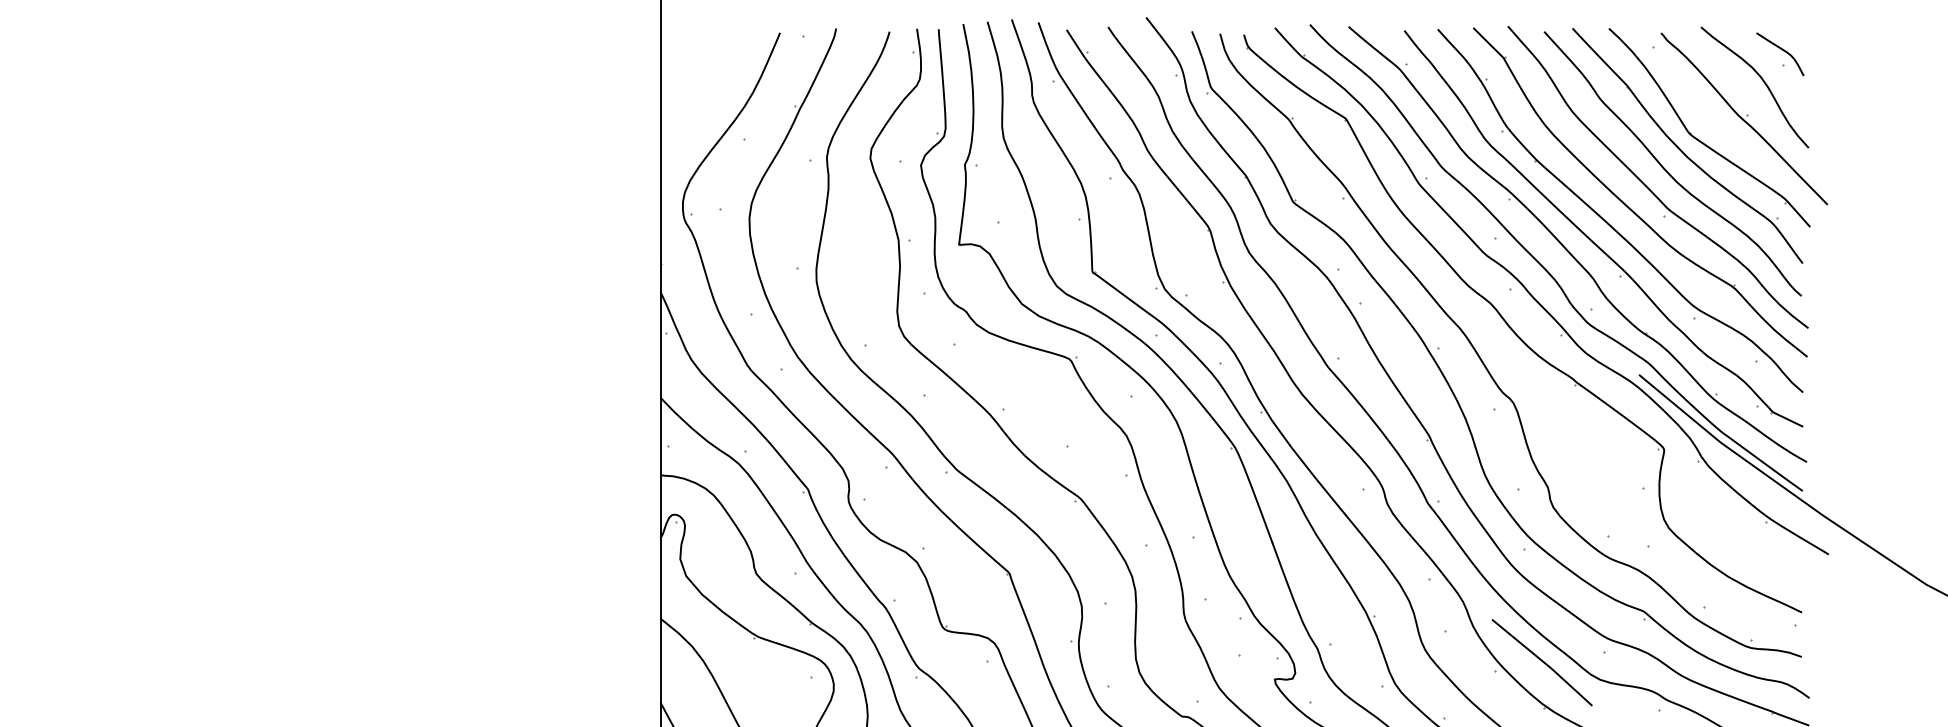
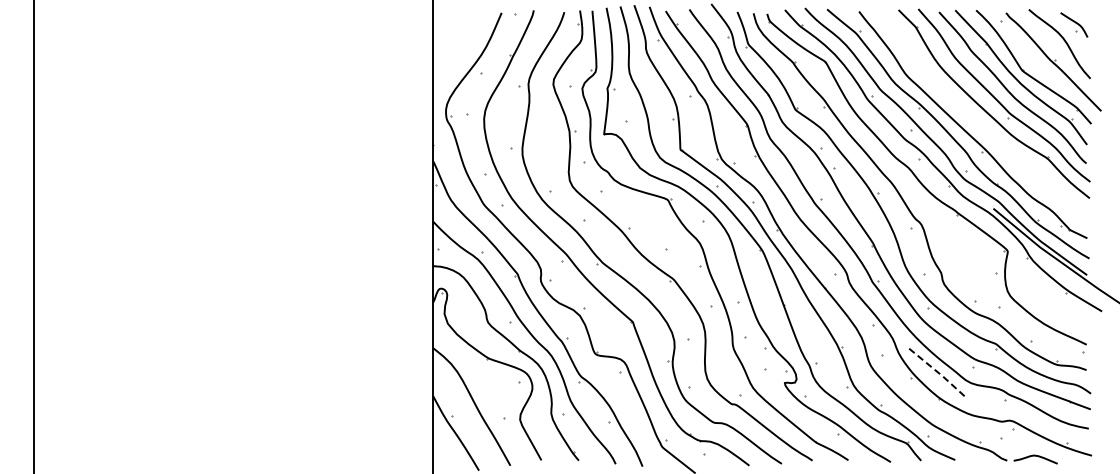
part: (1607, 220) -> (975, 120), removed
line: (1543, 662) -> (938, 373), solid -> dashed

